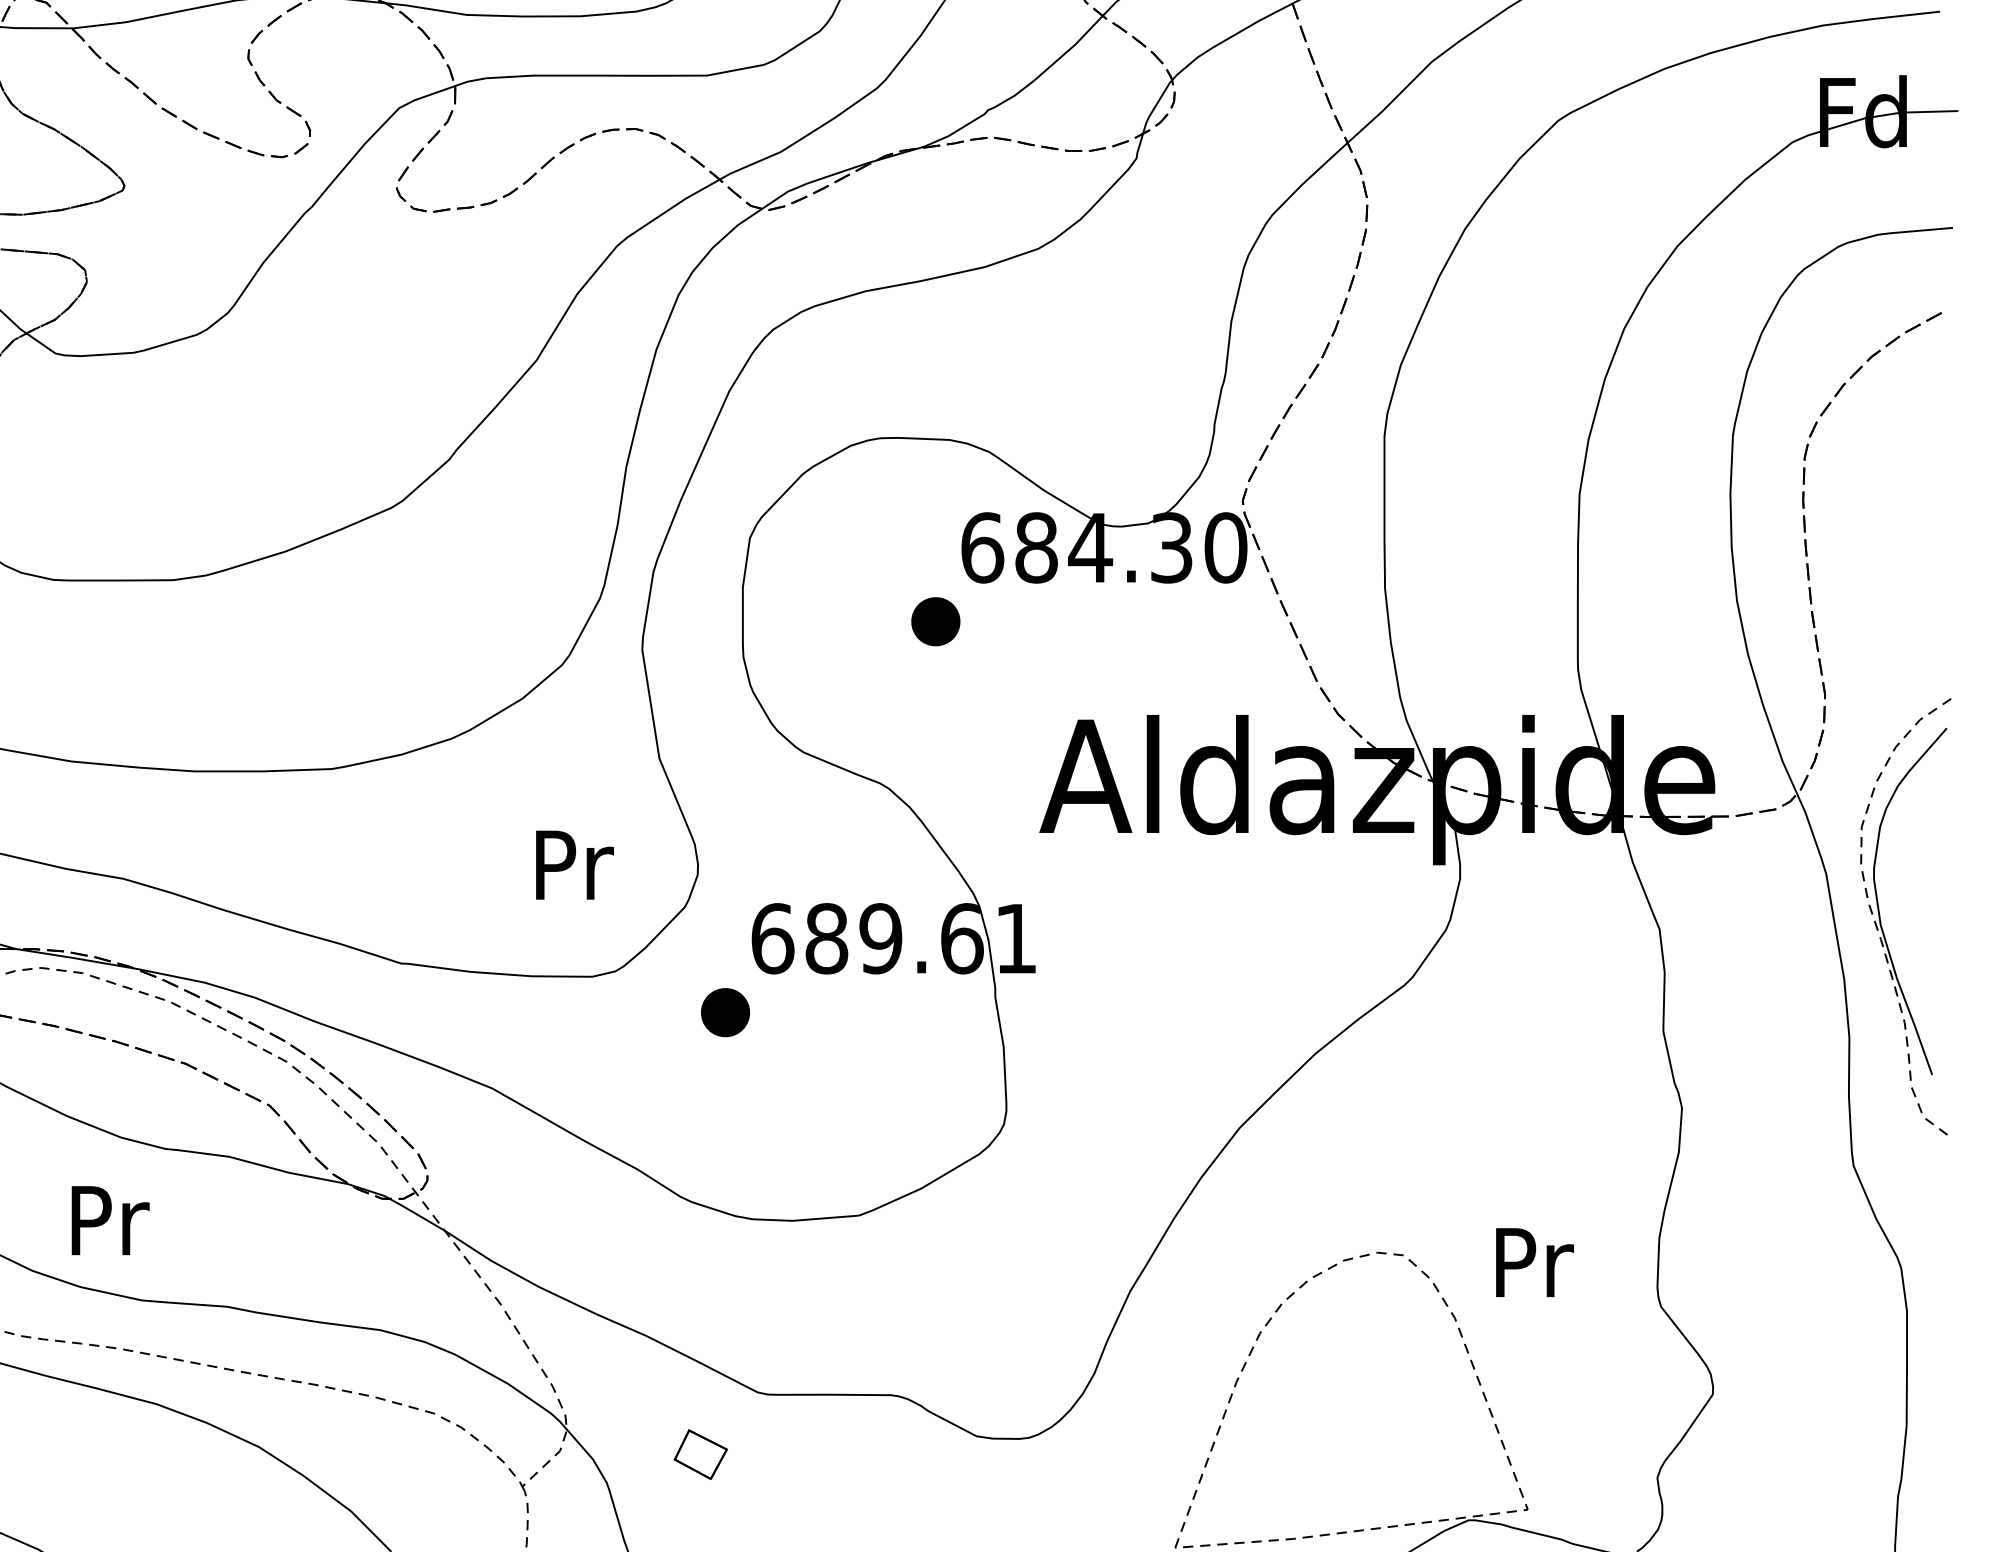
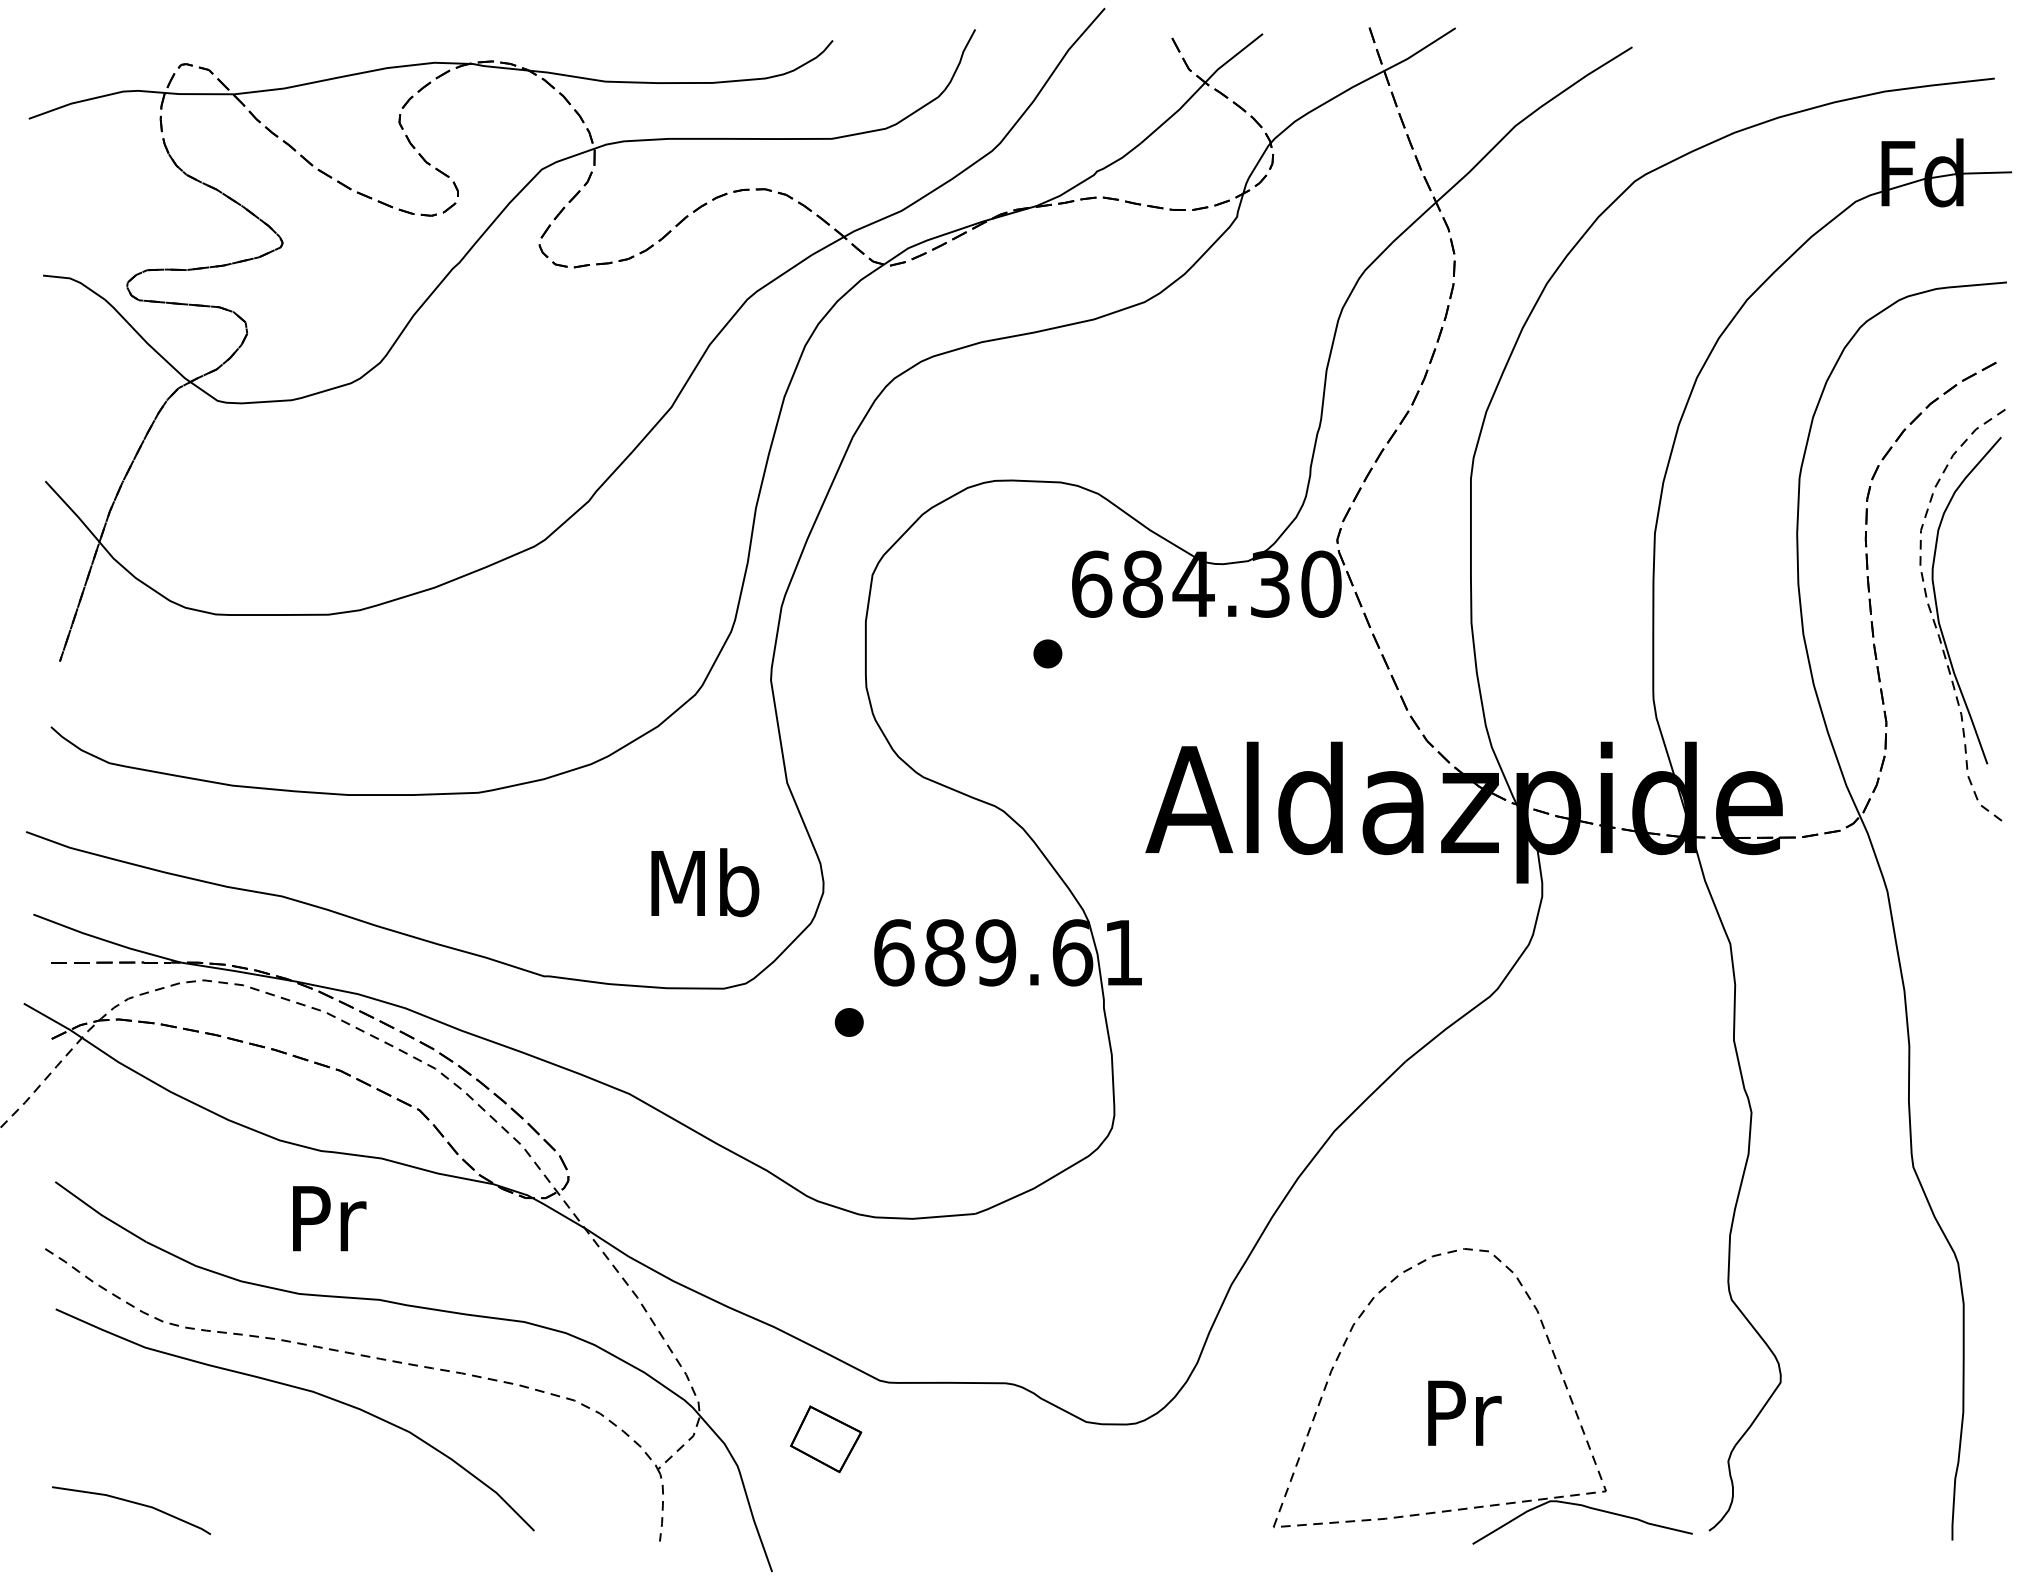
part: (935, 621) -> (1047, 653), size x0.62
text: (572, 864) -> (705, 882), Pr -> Mb
part: (1881, 920) -> (1939, 618), moved
part: (724, 1012) -> (848, 1022), size x0.62
text: (110, 1220) -> (329, 1218), moved
text: (1534, 1261) -> (1464, 1412), moved
part: (701, 1454) -> (826, 1439), size x1.43

